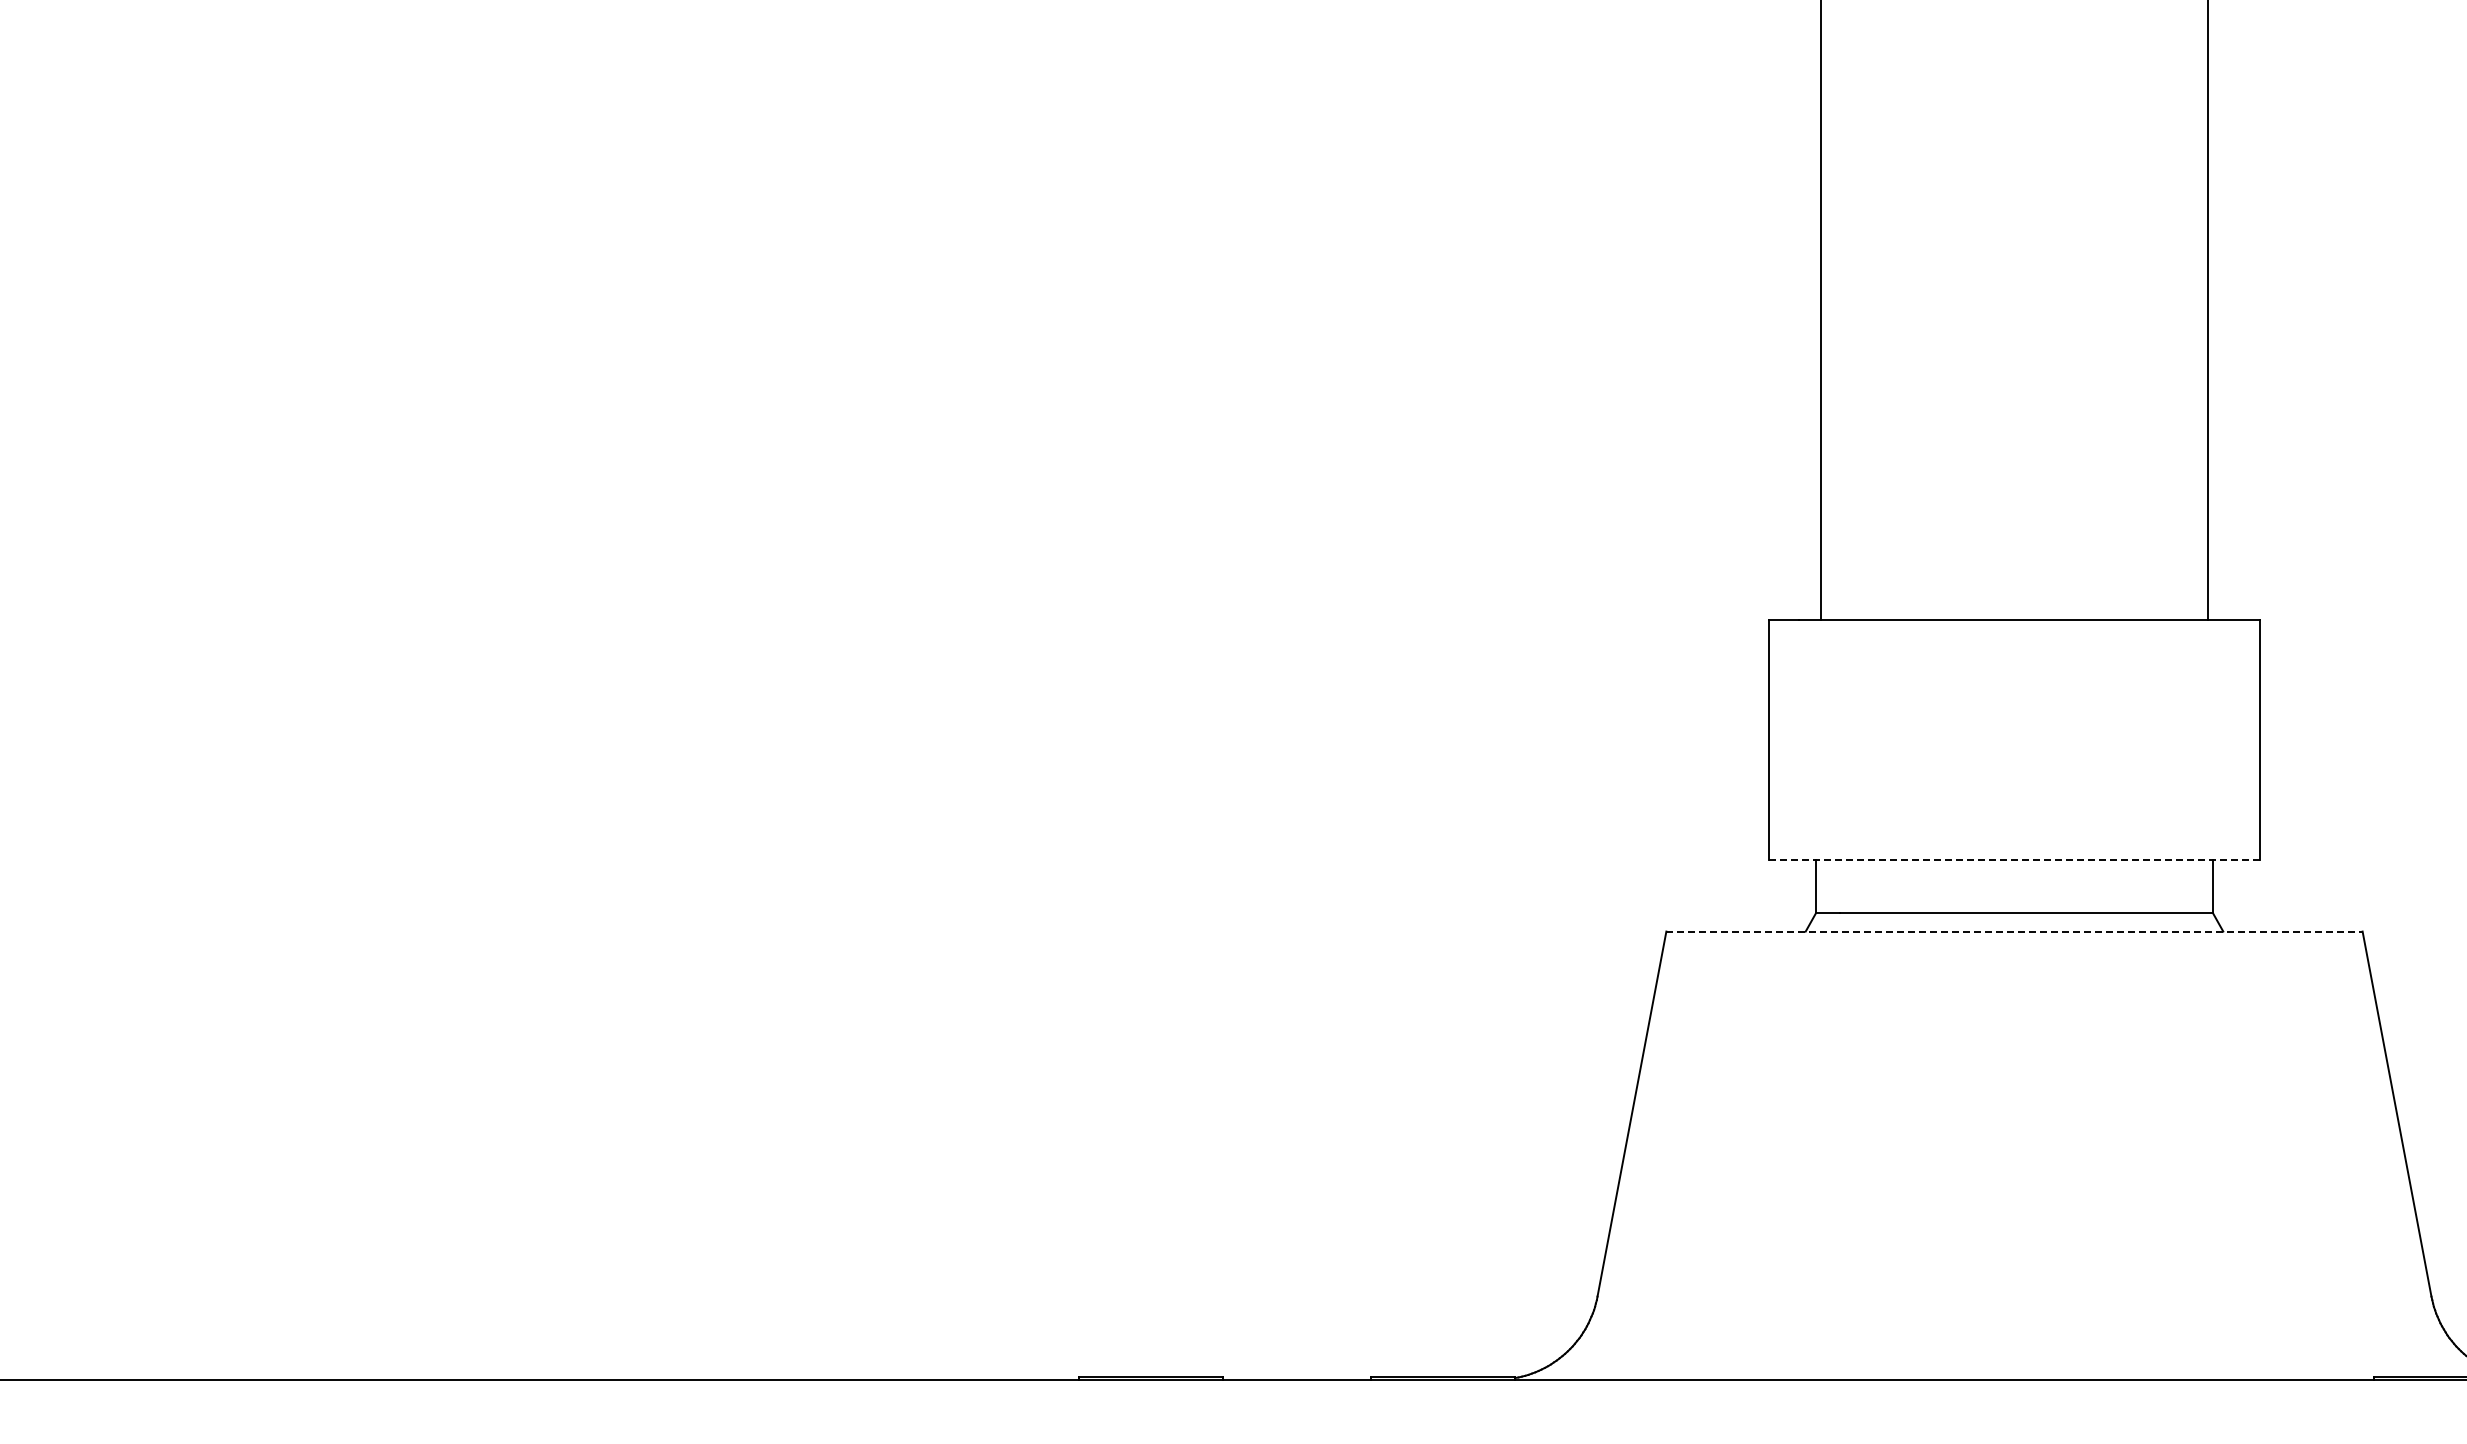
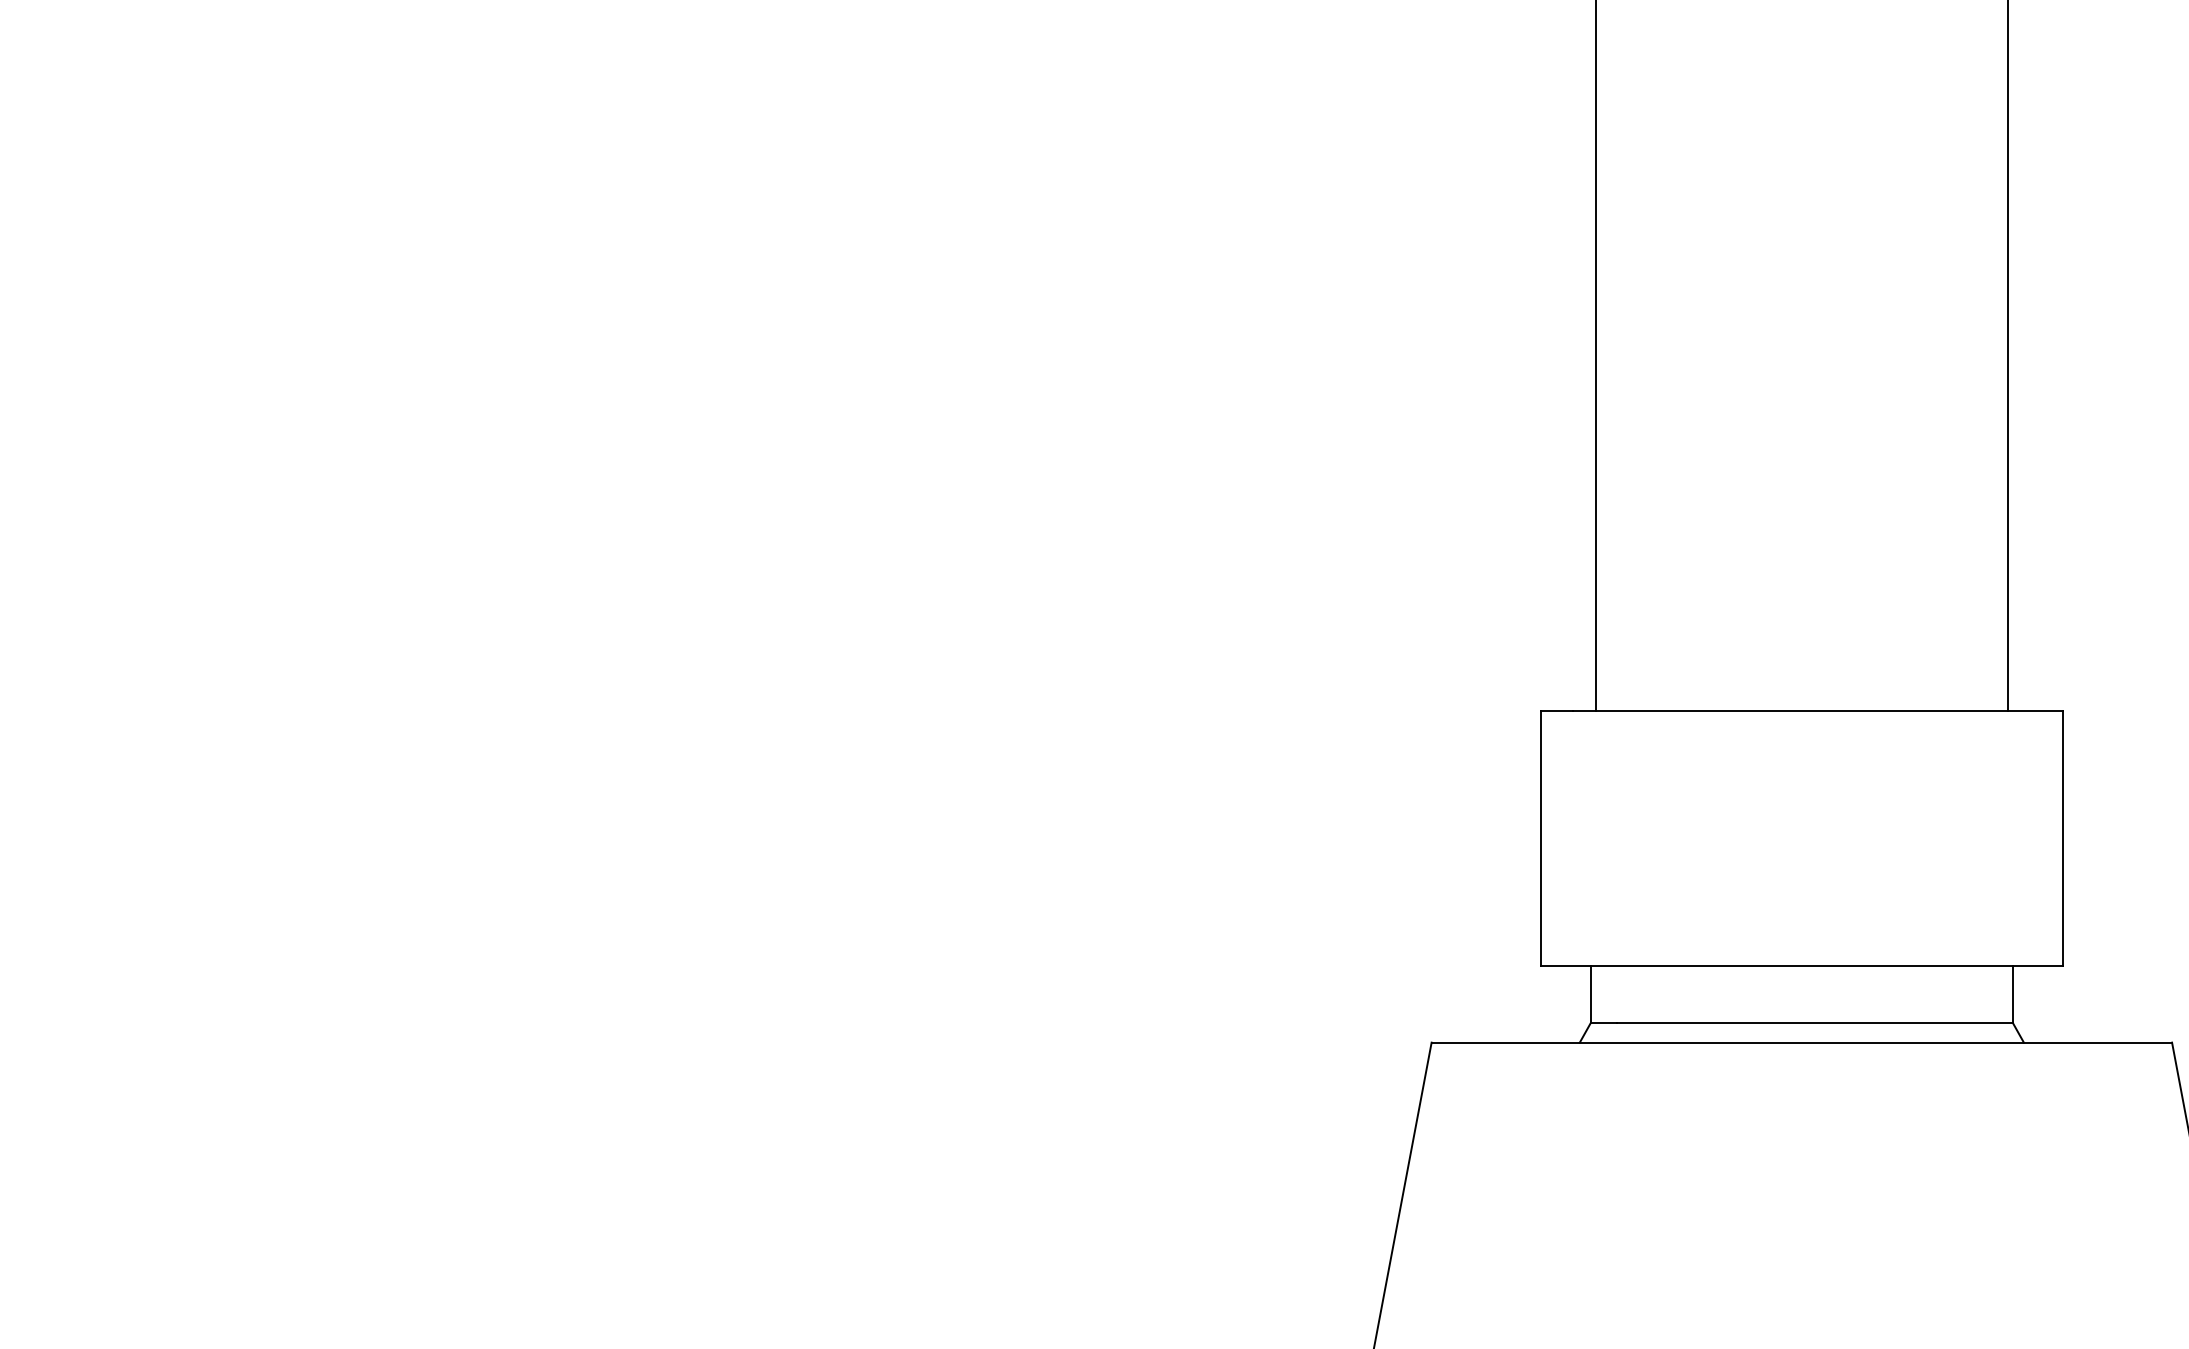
line: (2014, 859) -> (1801, 965), dashed -> solid
line: (2014, 931) -> (1801, 1042), dashed -> solid

